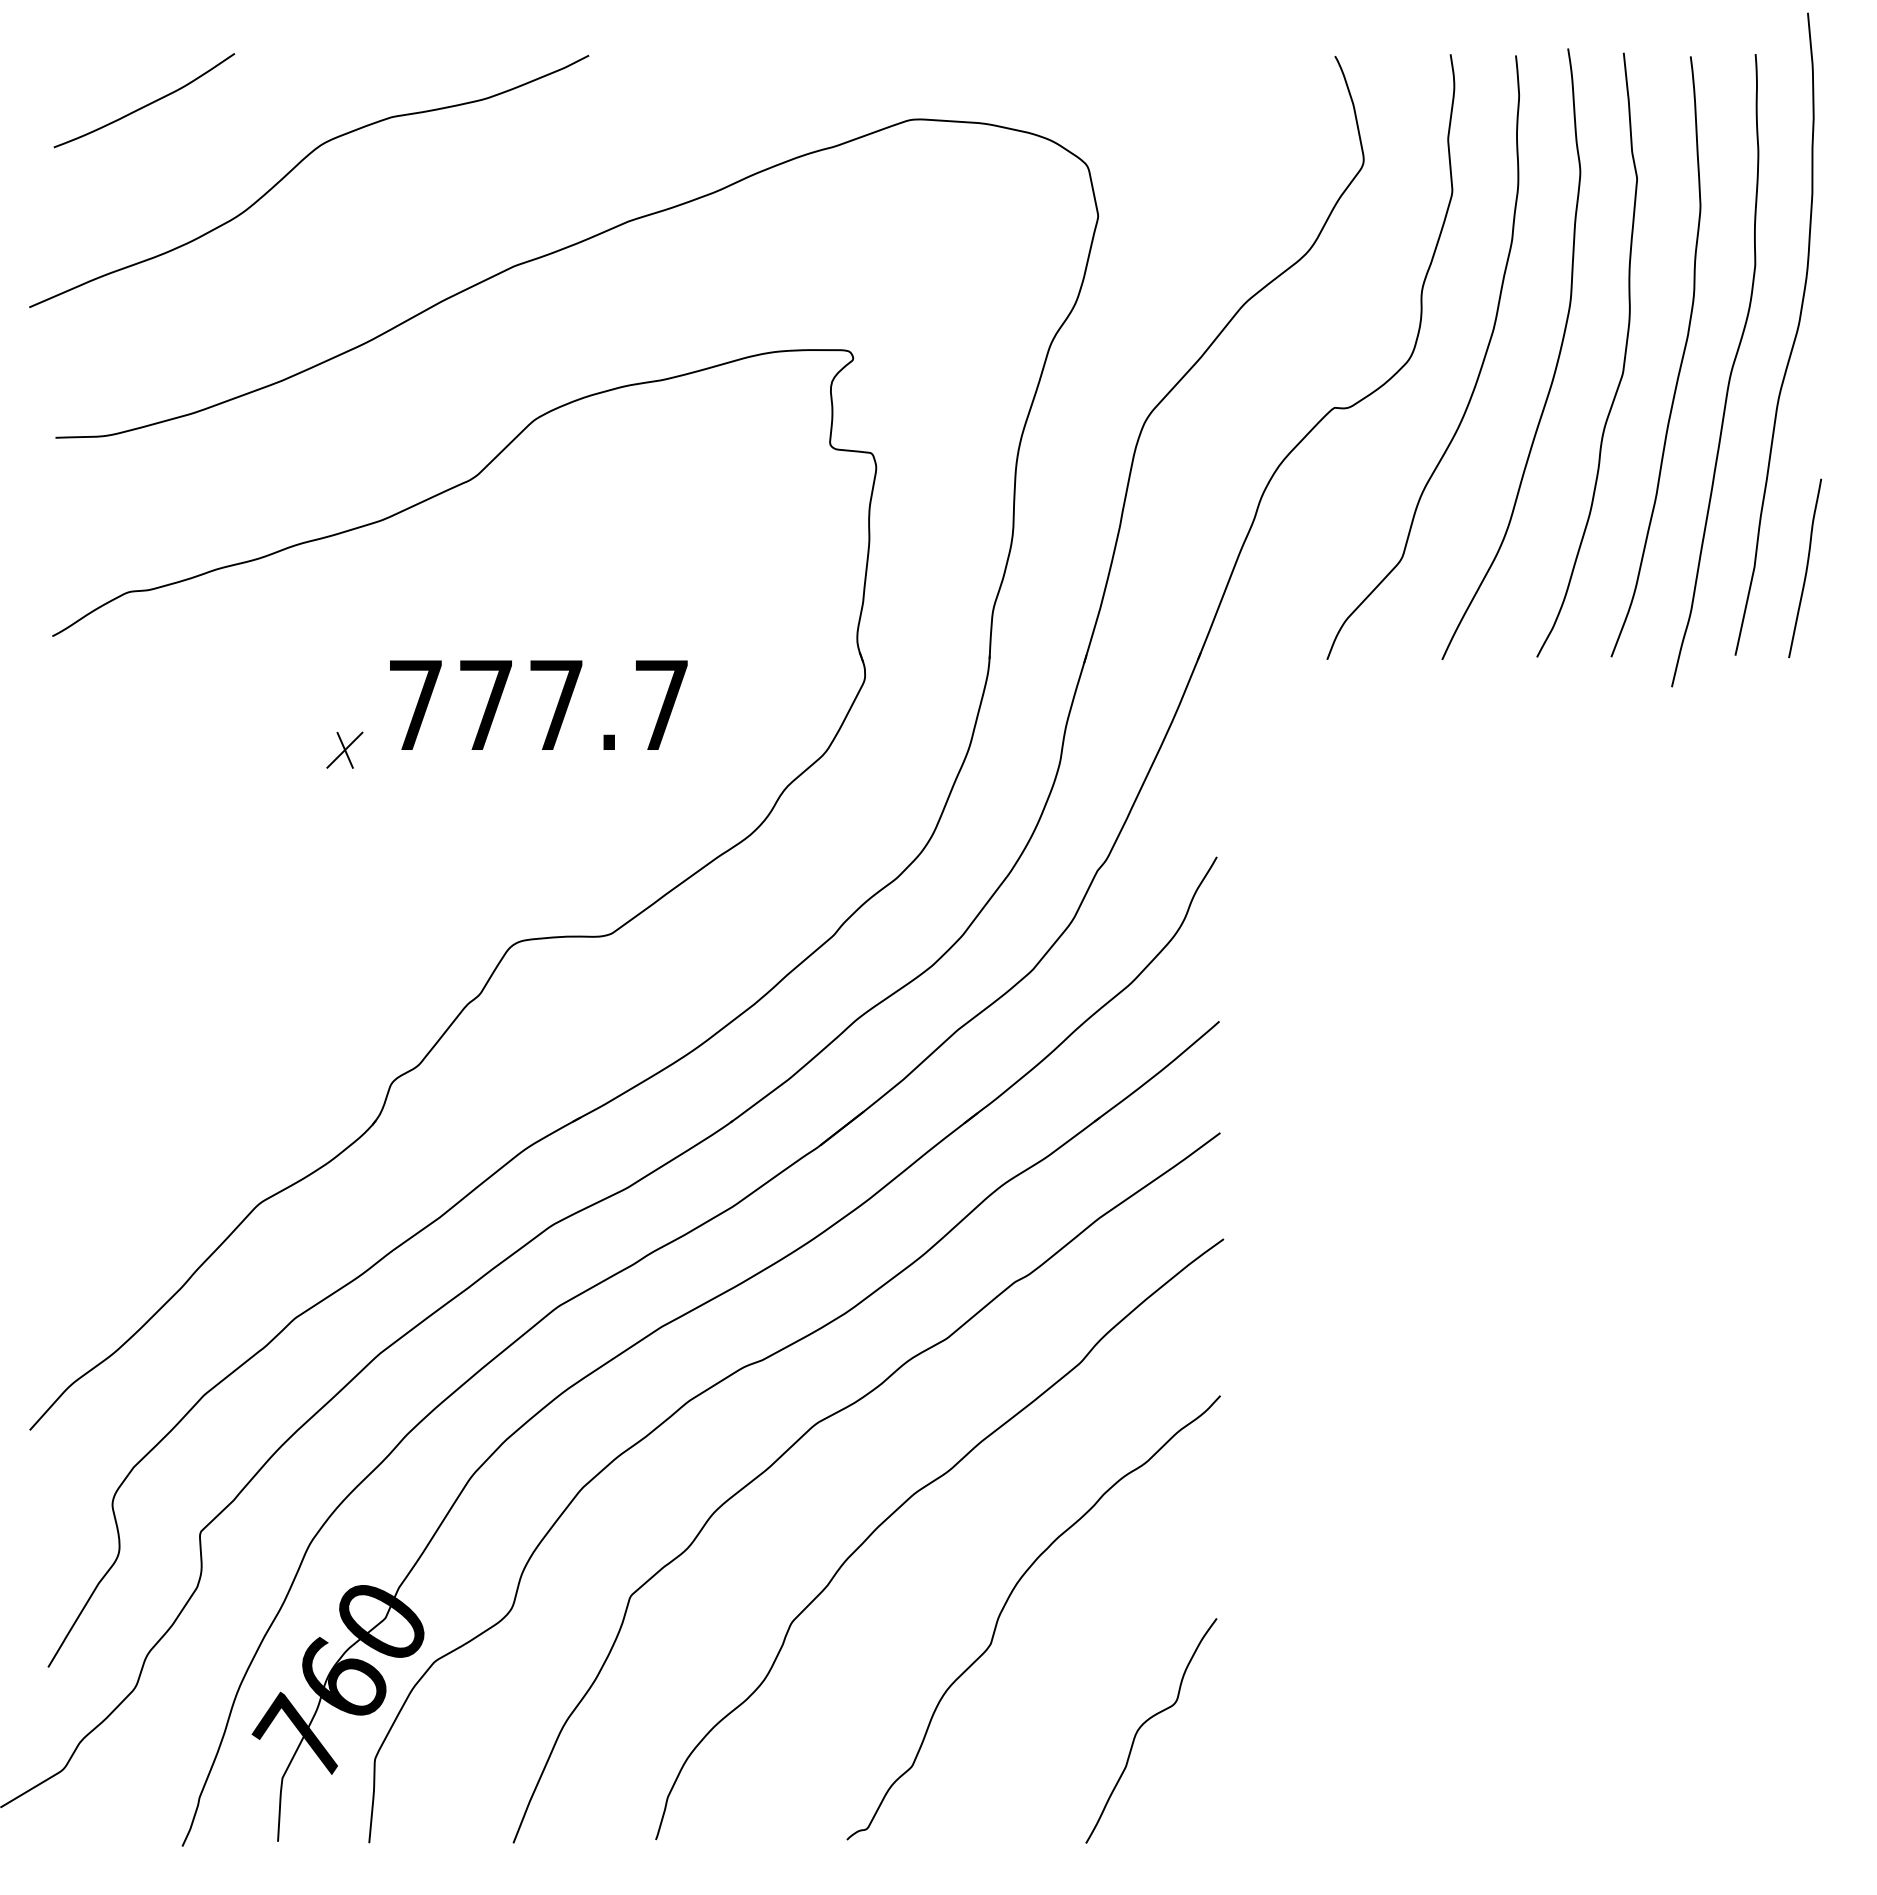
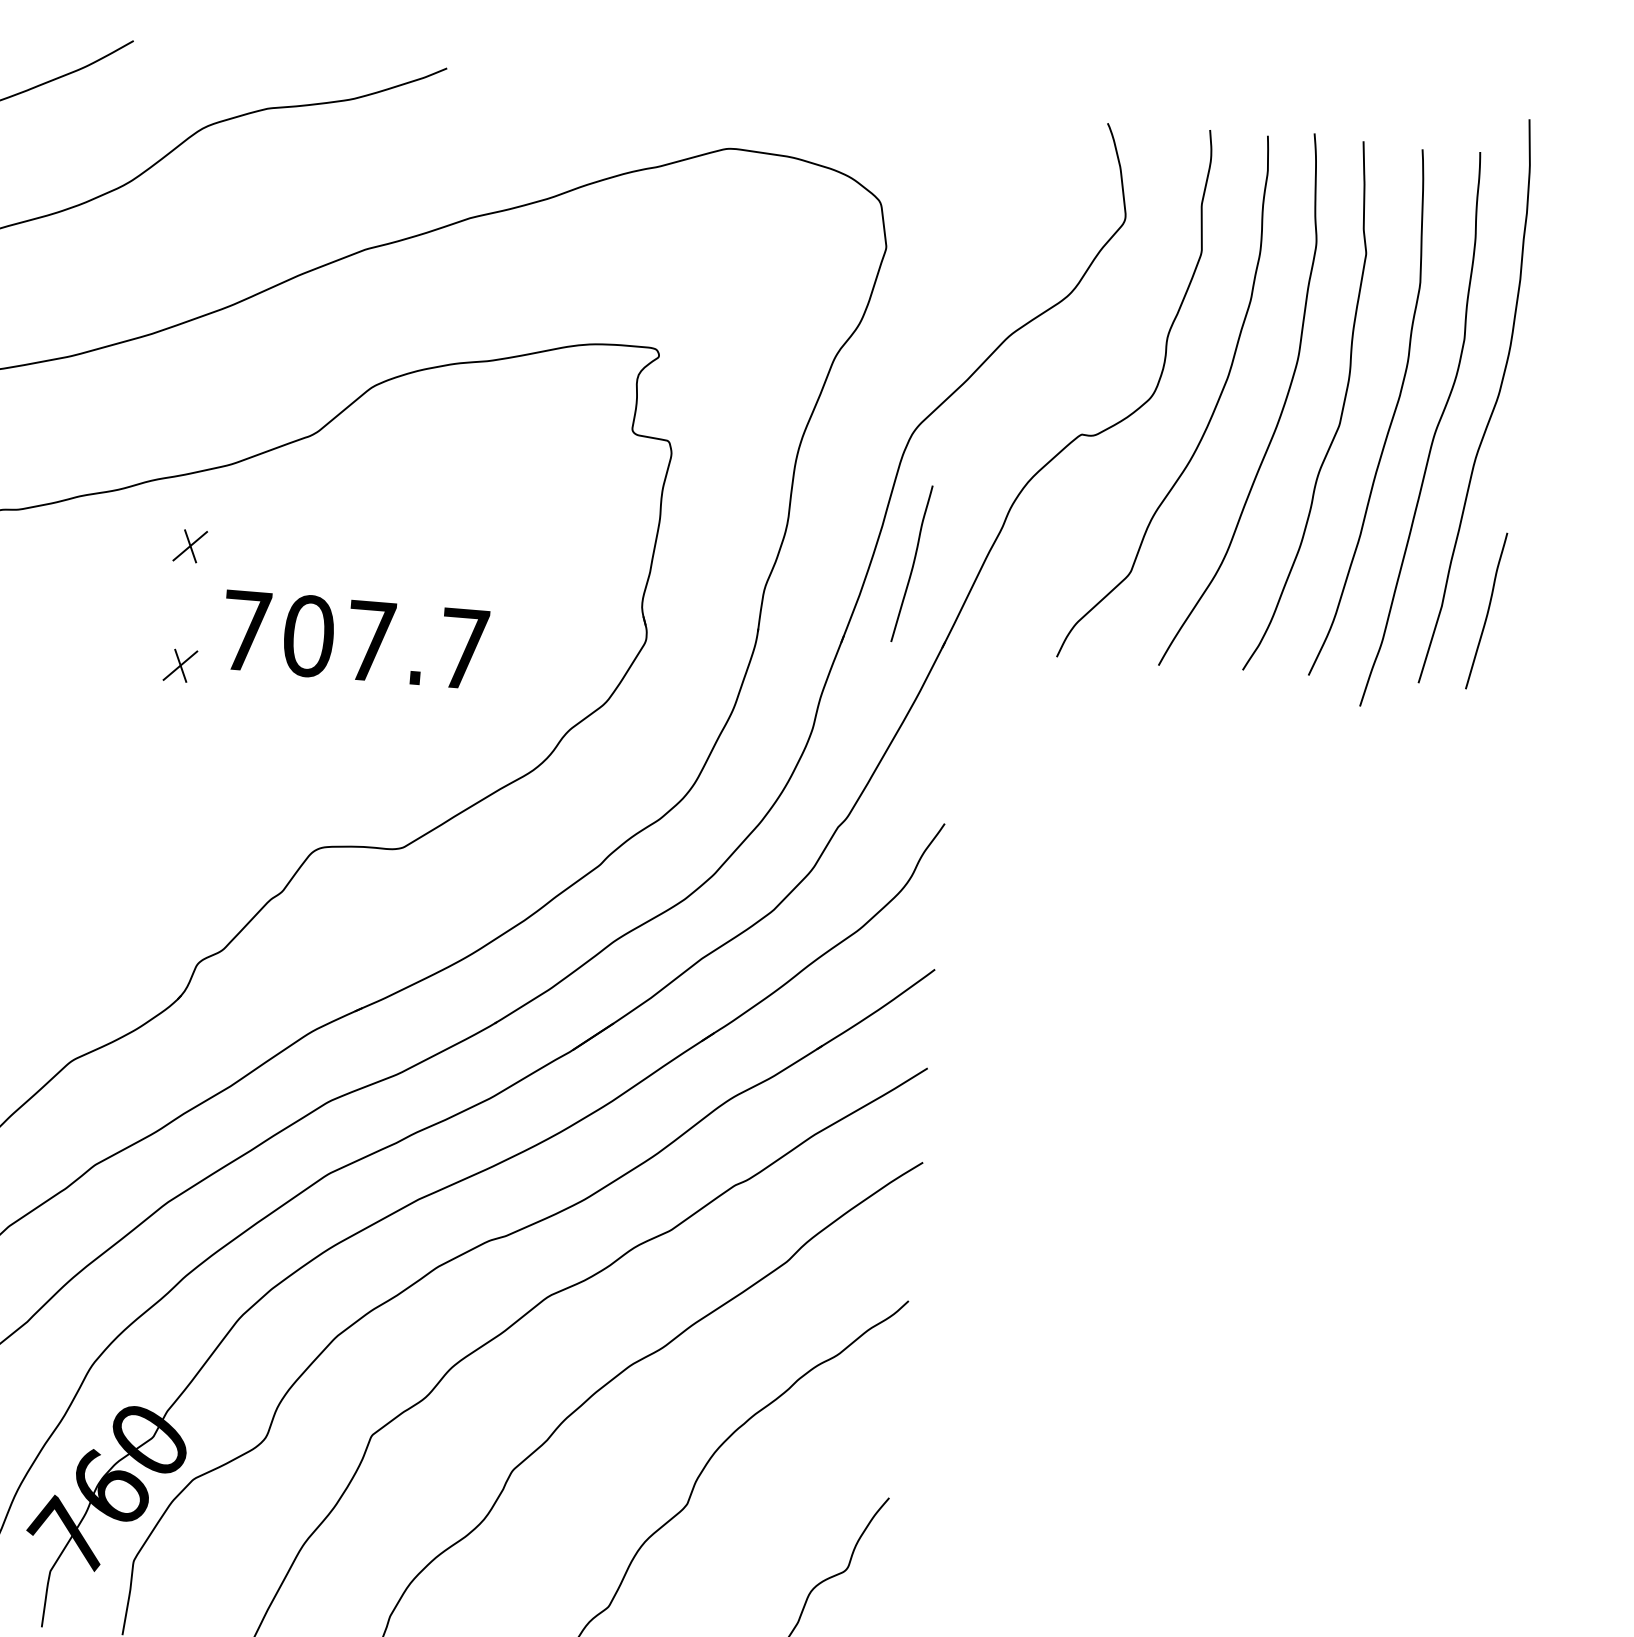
curve: (1157, 568) -> (913, 563), added
part: (344, 614) -> (189, 545), added
text: (486, 704) -> (309, 635), 777.7 -> 707.7

